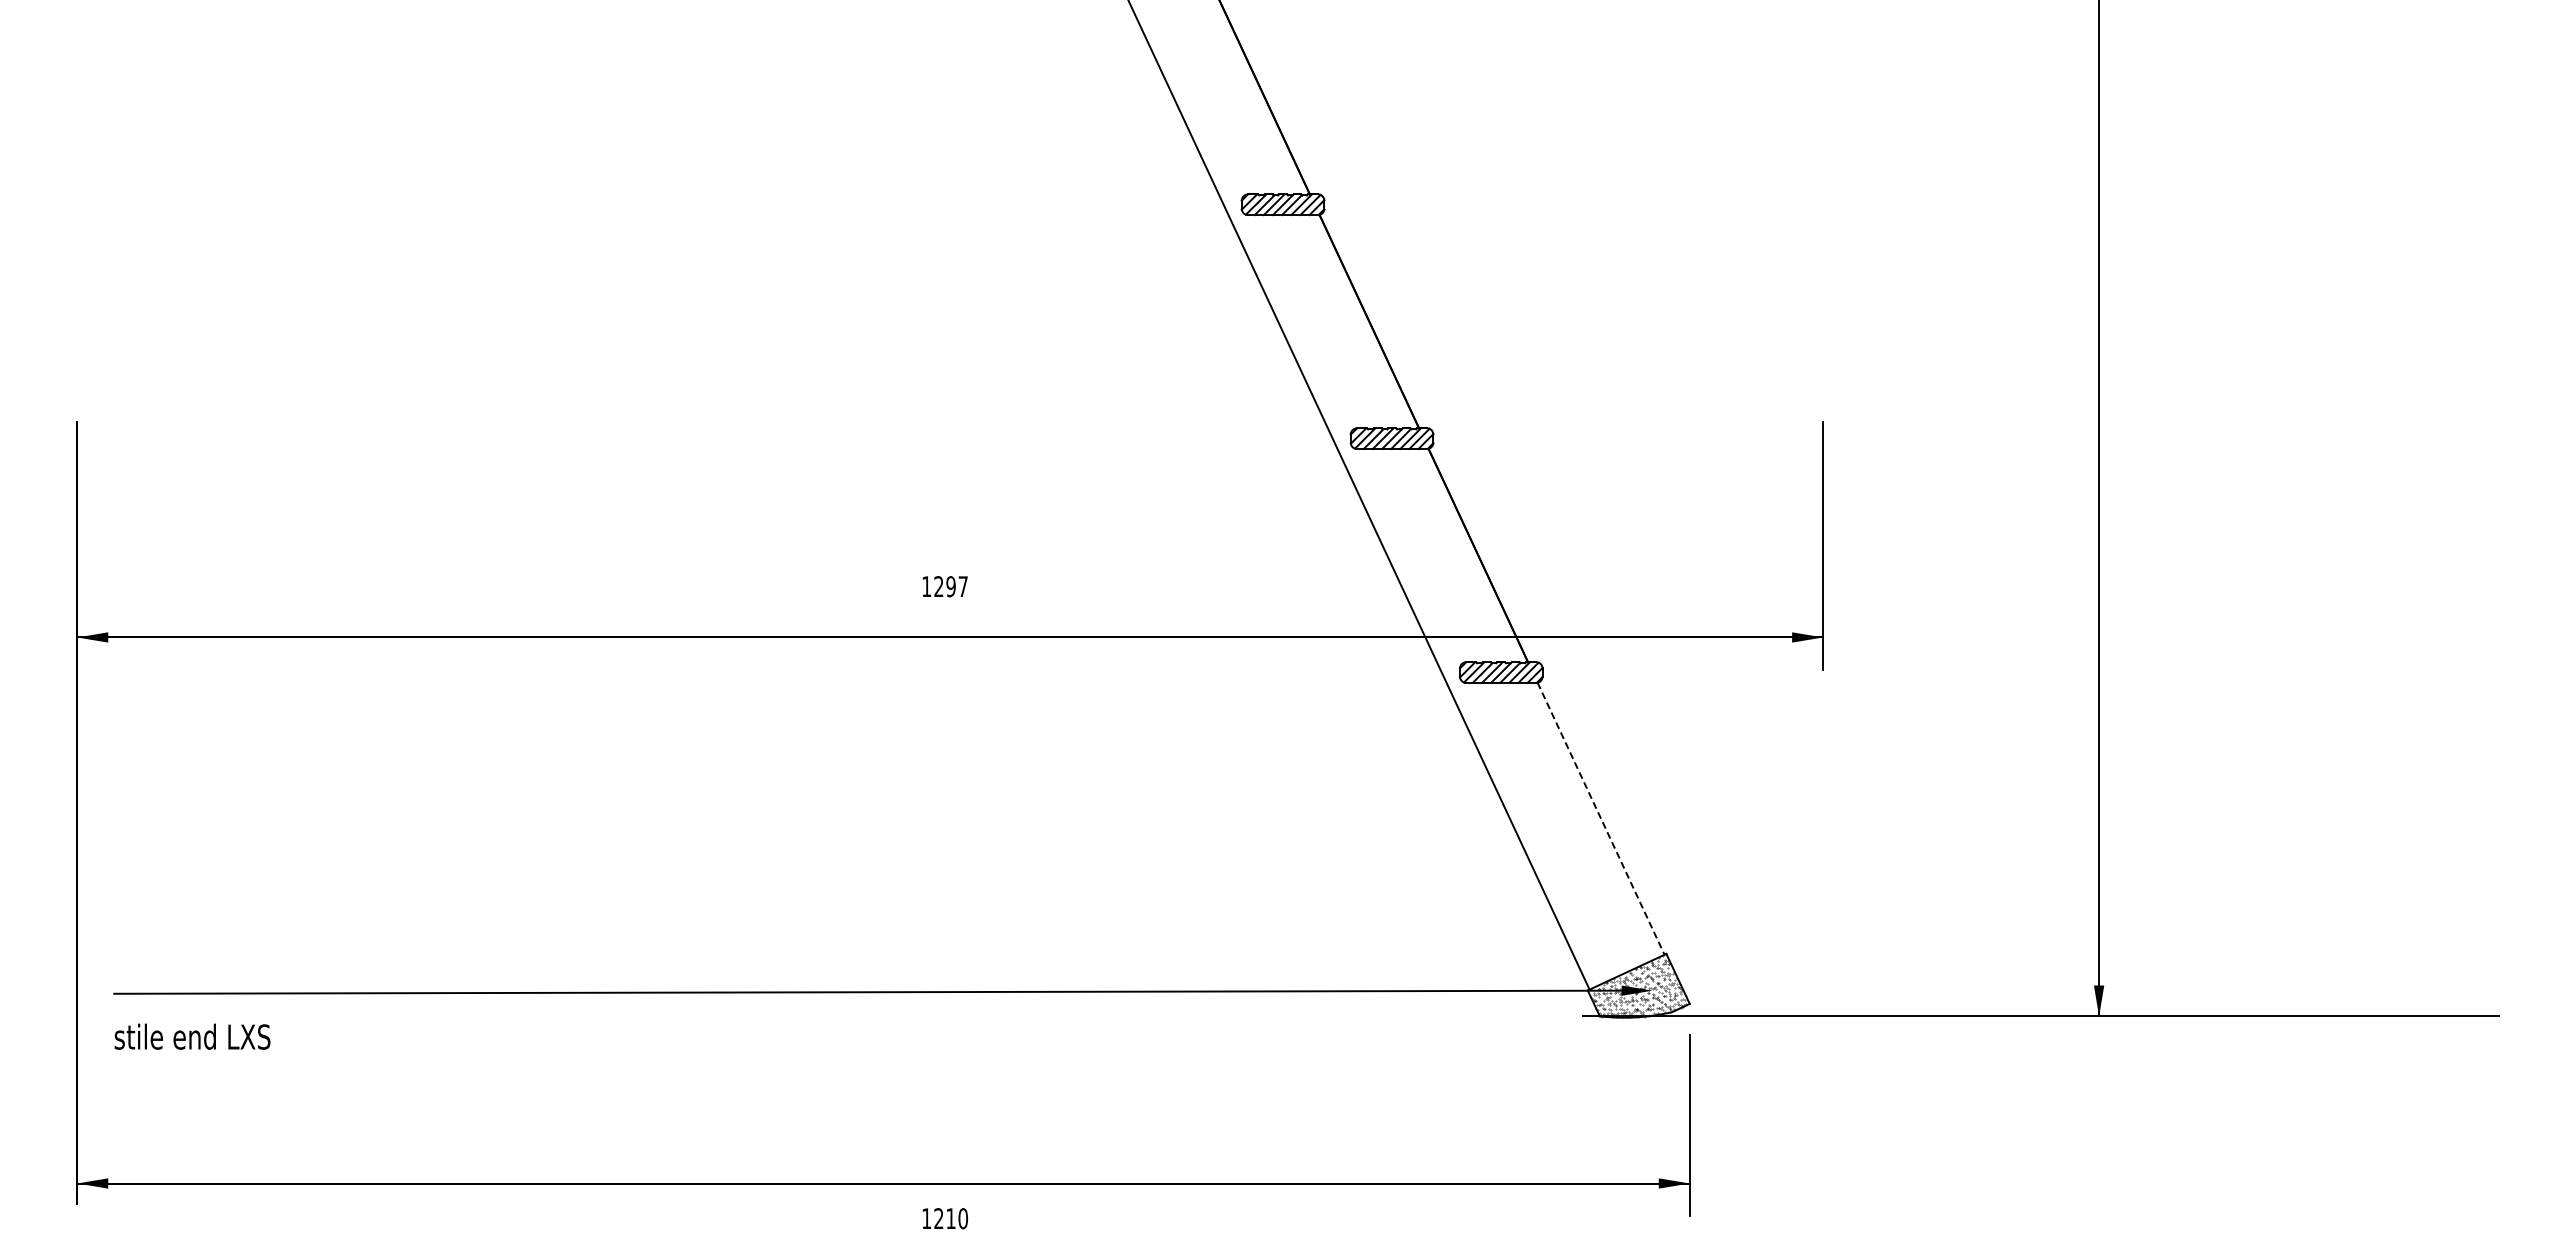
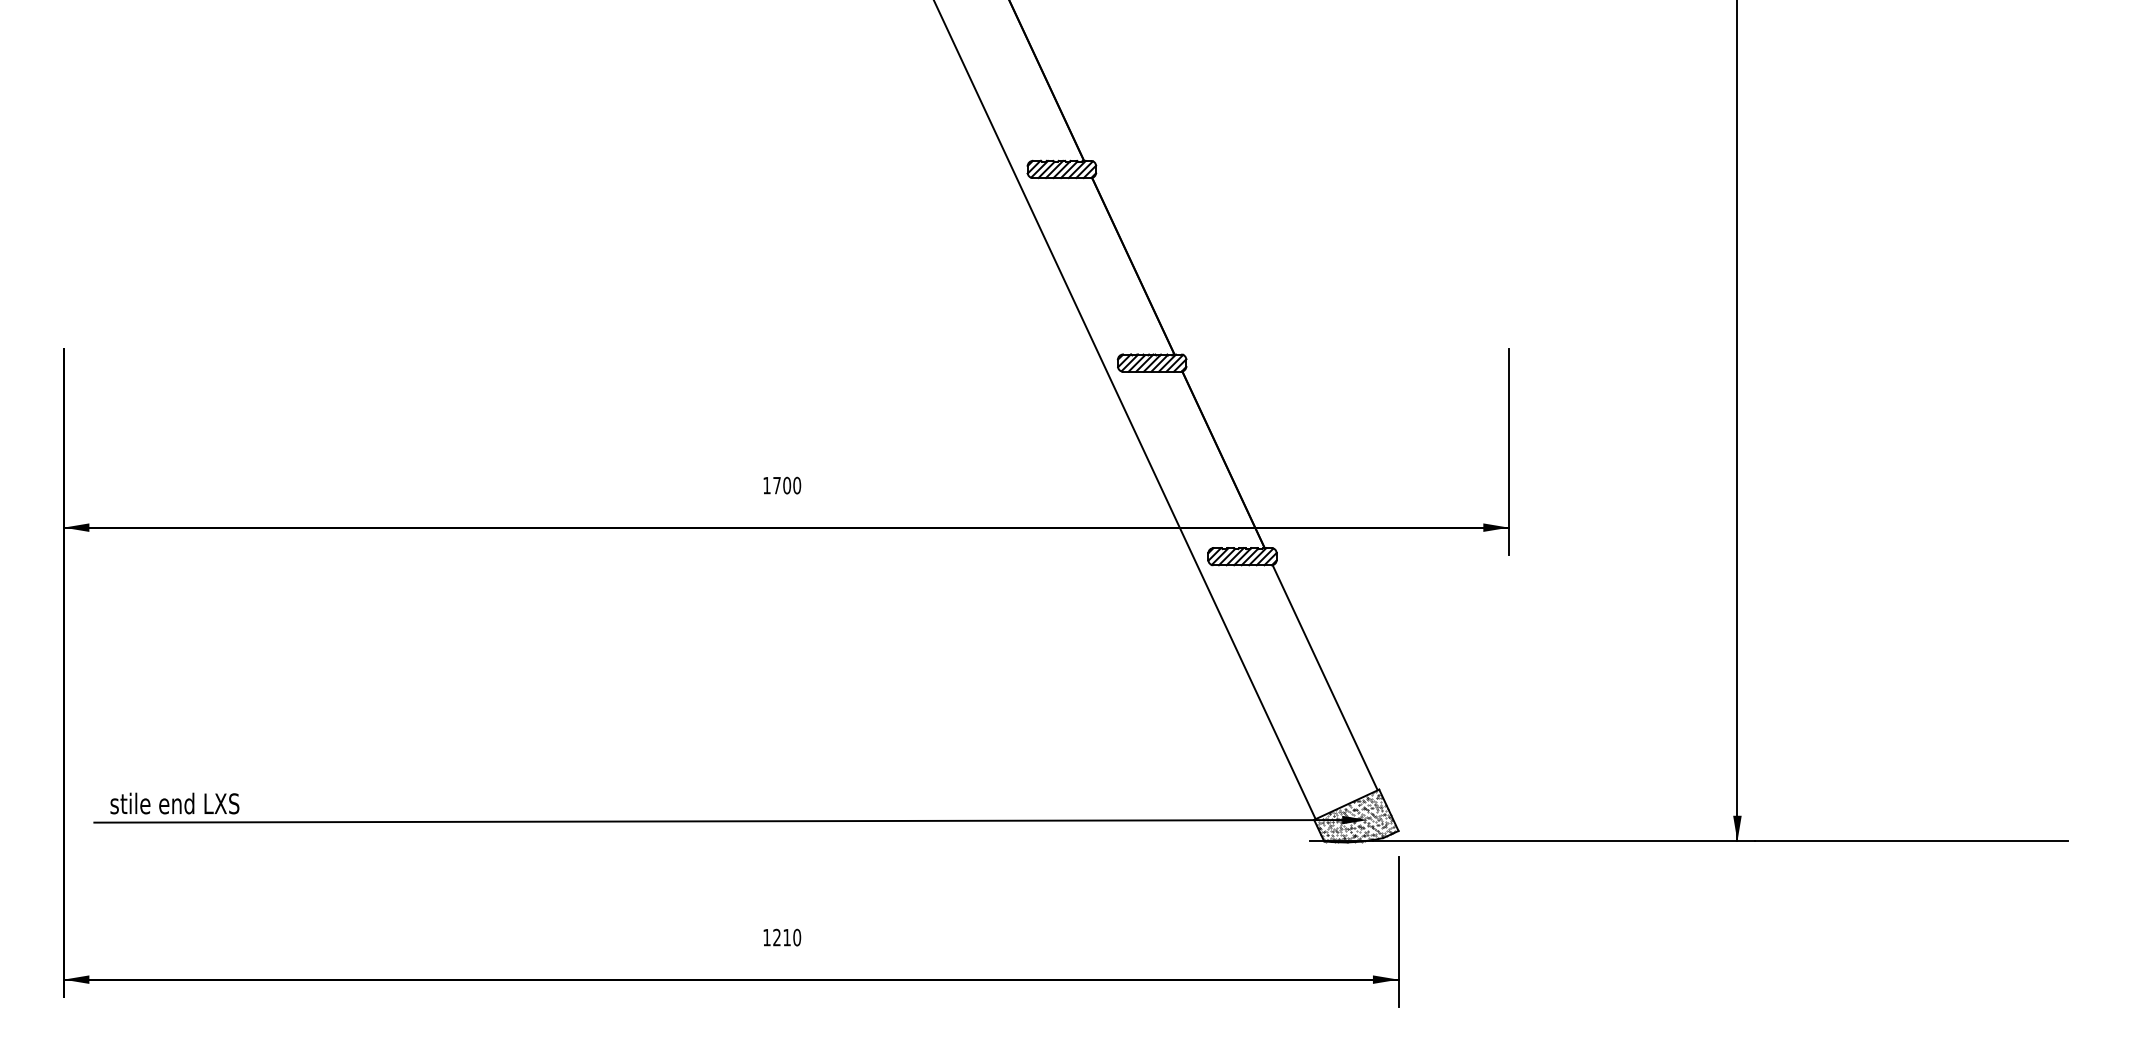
text: (951, 586) -> (787, 485), 1297 -> 1700
line: (1601, 819) -> (1325, 678), dashed -> solid
text: (192, 1036) -> (174, 803), moved
text: (944, 1218) -> (781, 937), moved

